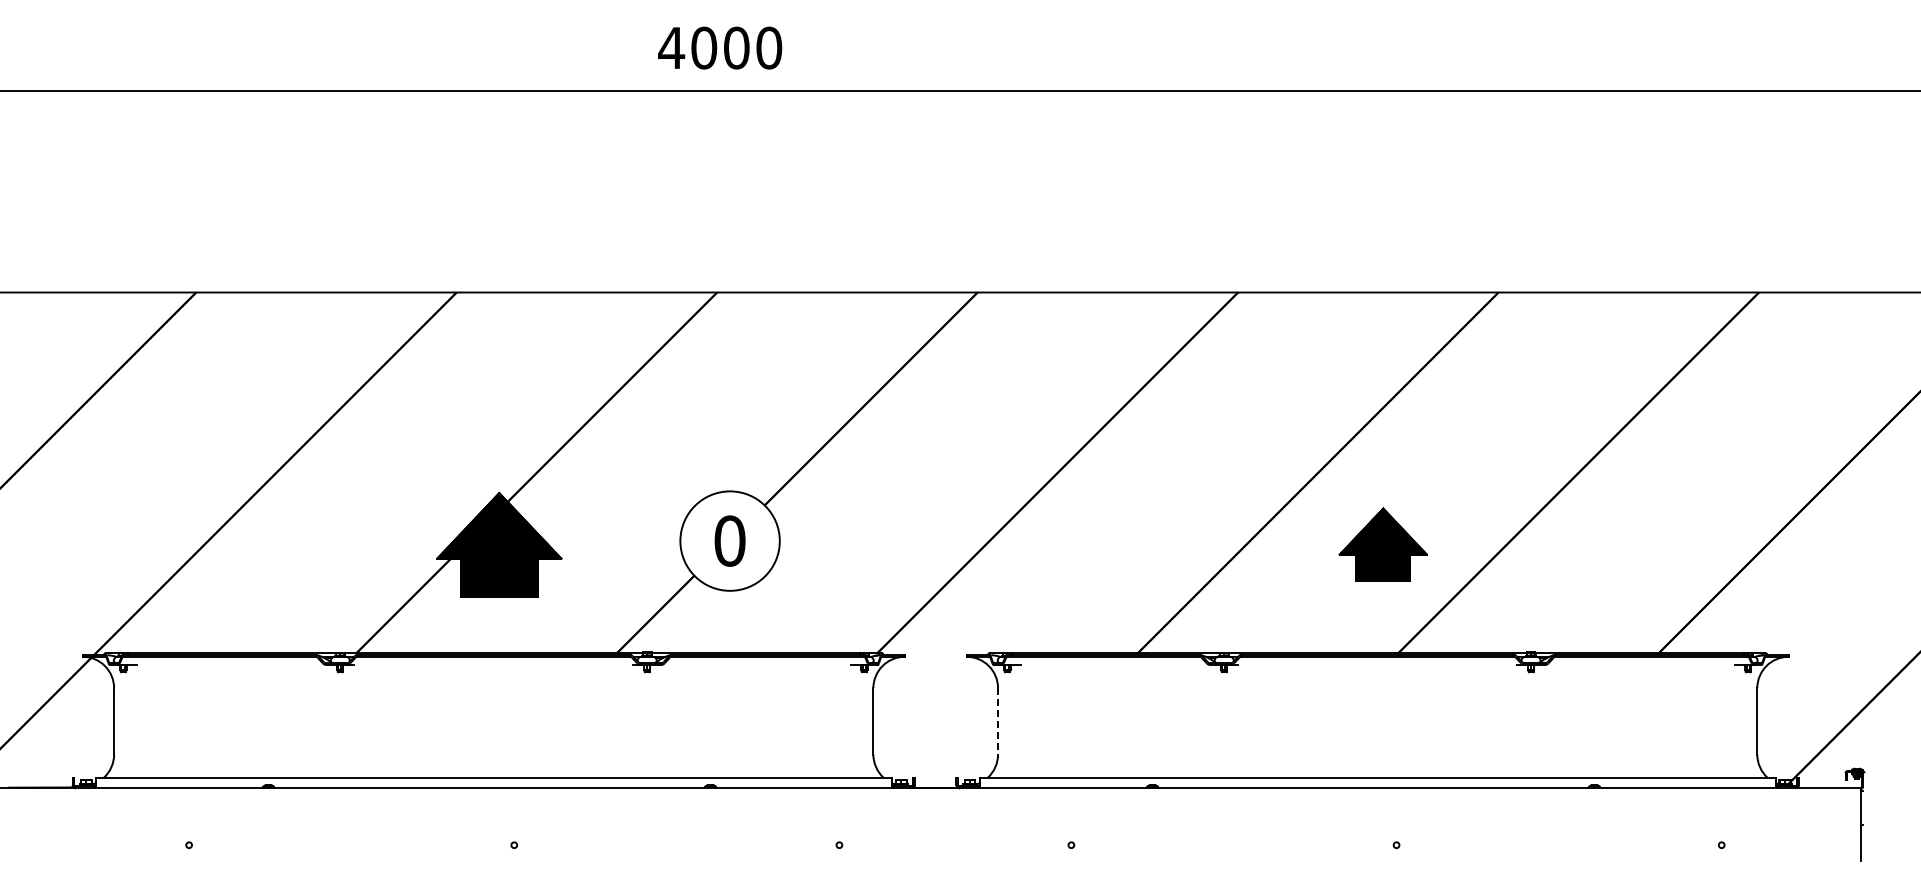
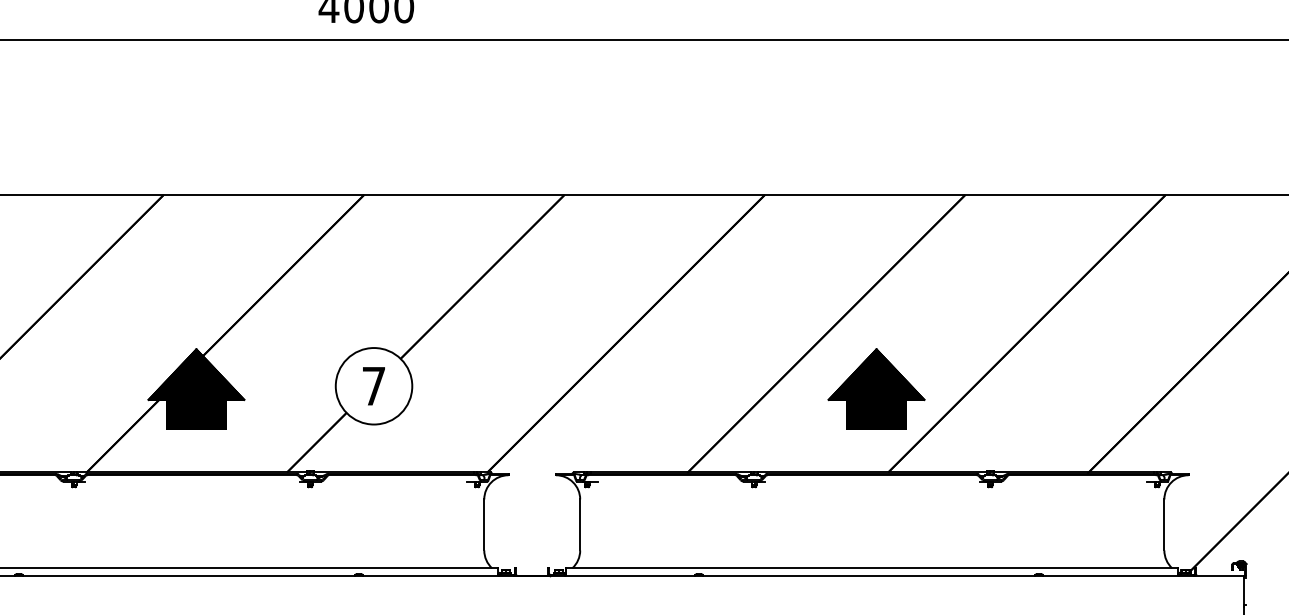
text: (729, 540) -> (373, 385), 0 -> 7
part: (1383, 544) -> (876, 388), size x1.43
line: (998, 721) -> (580, 525), dashed -> solid

